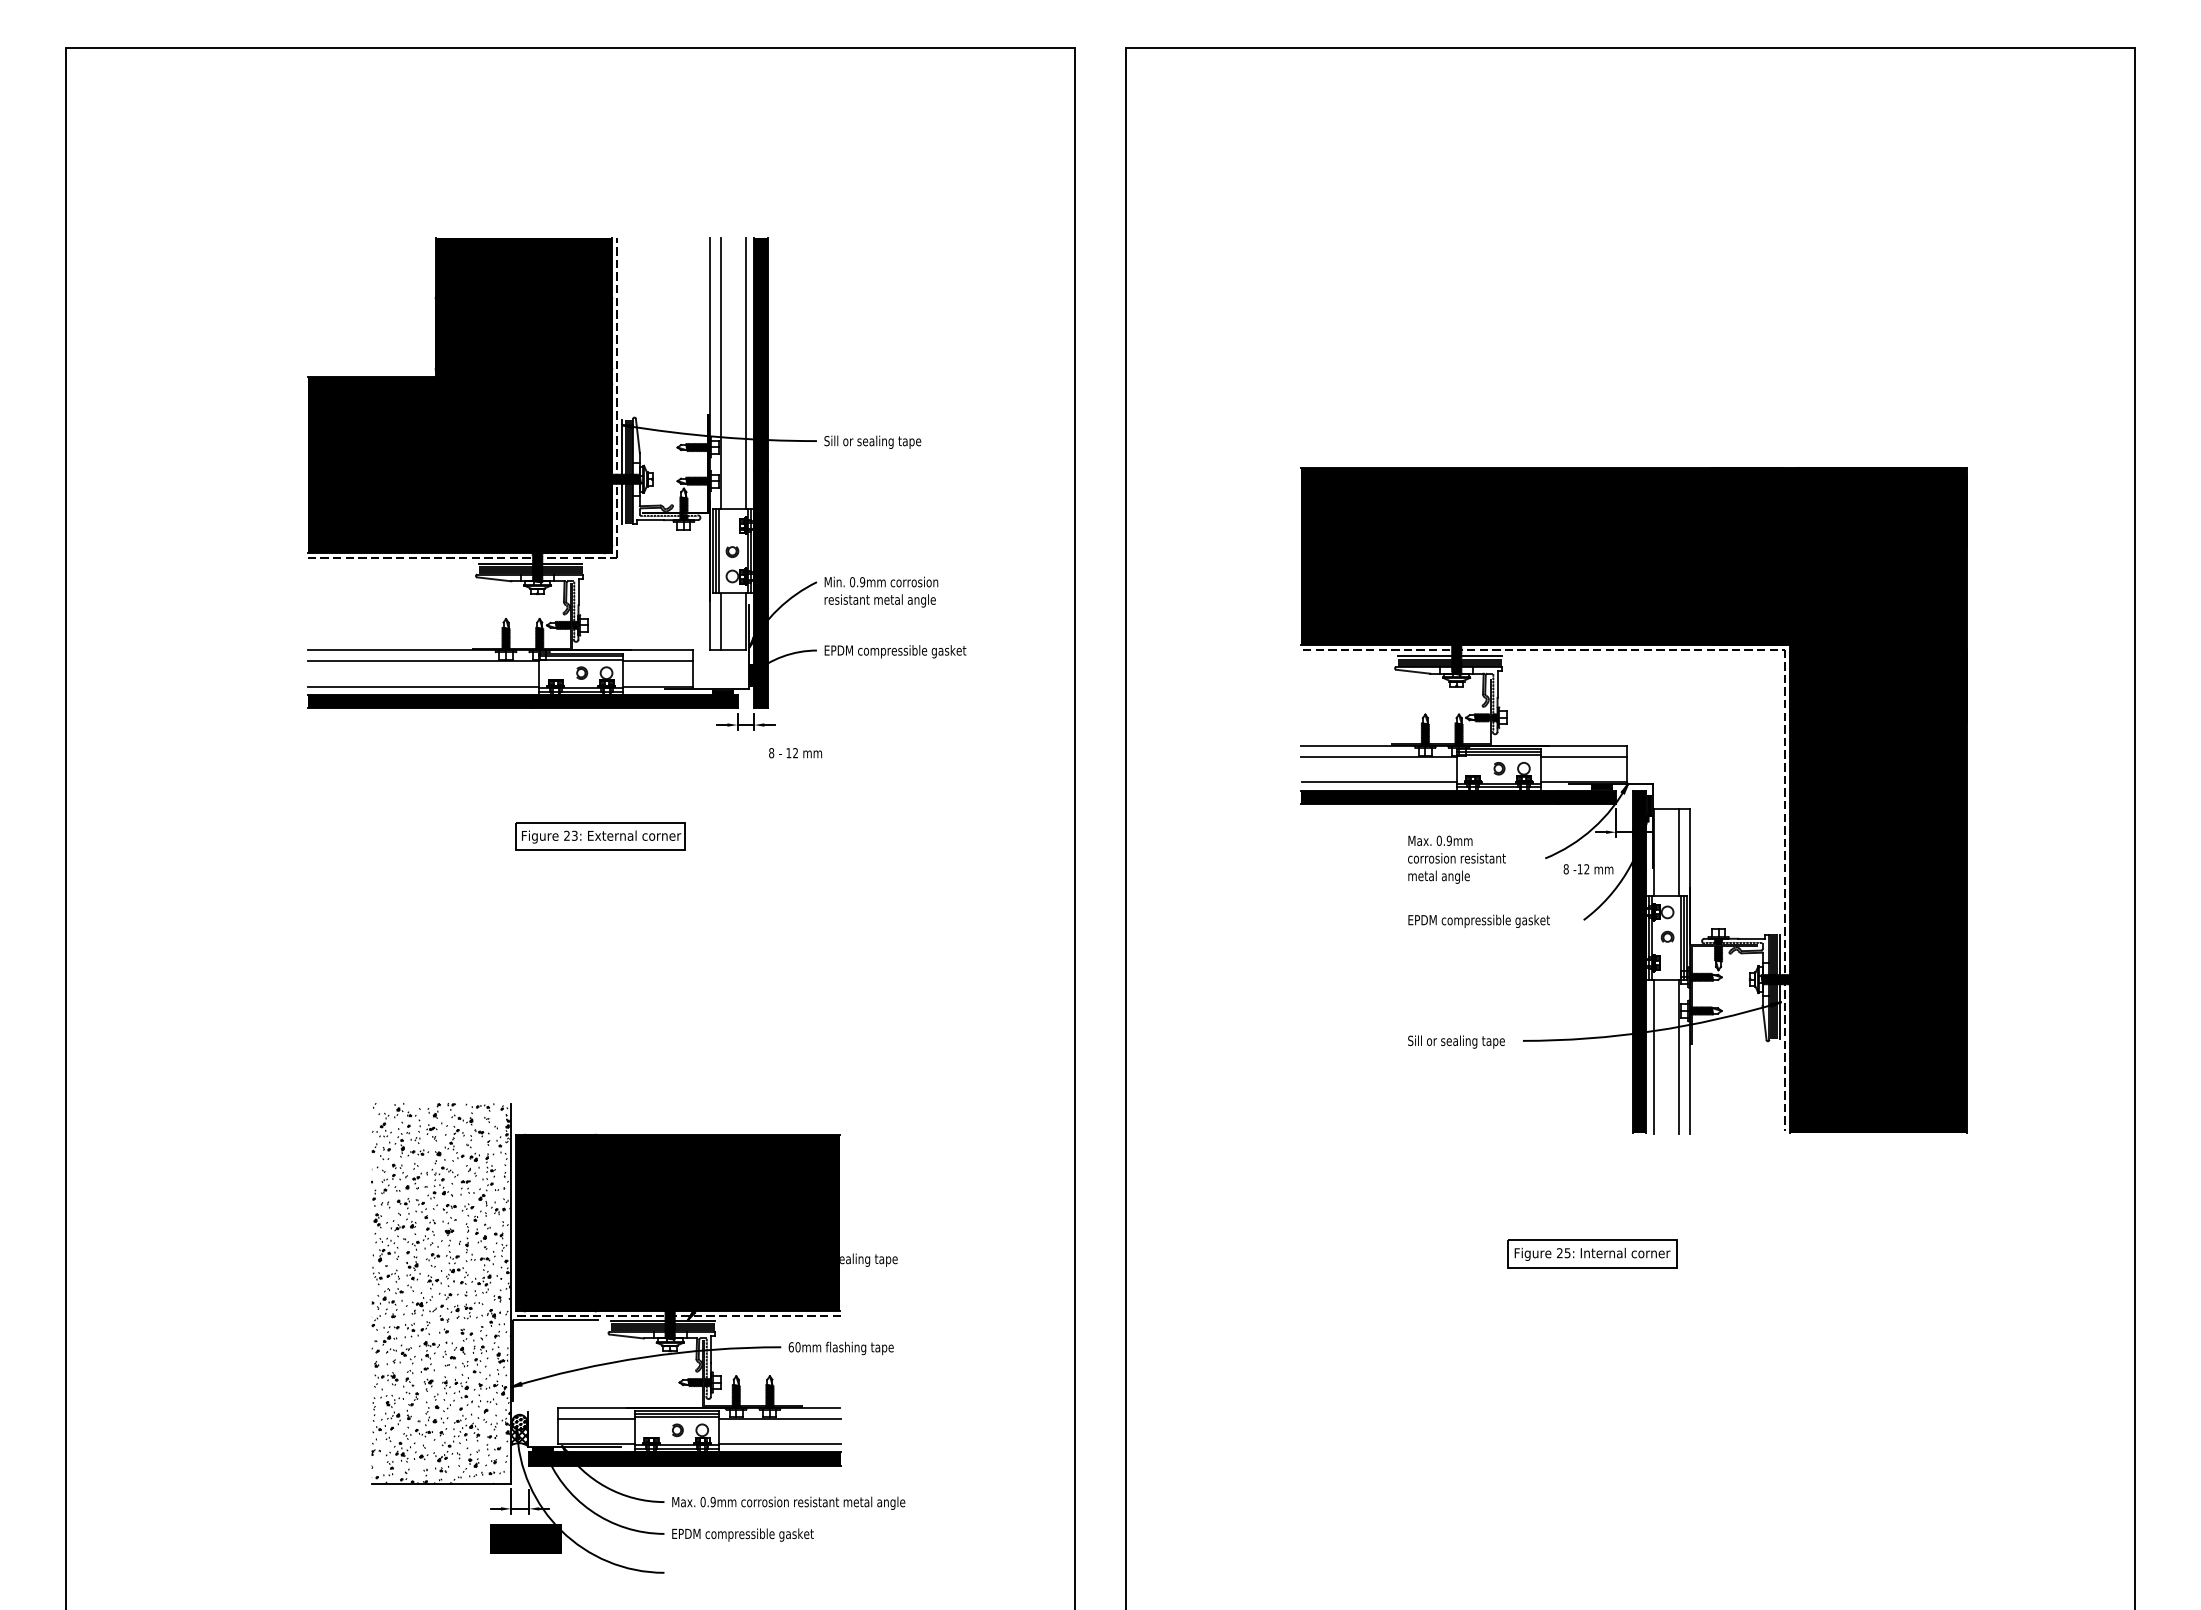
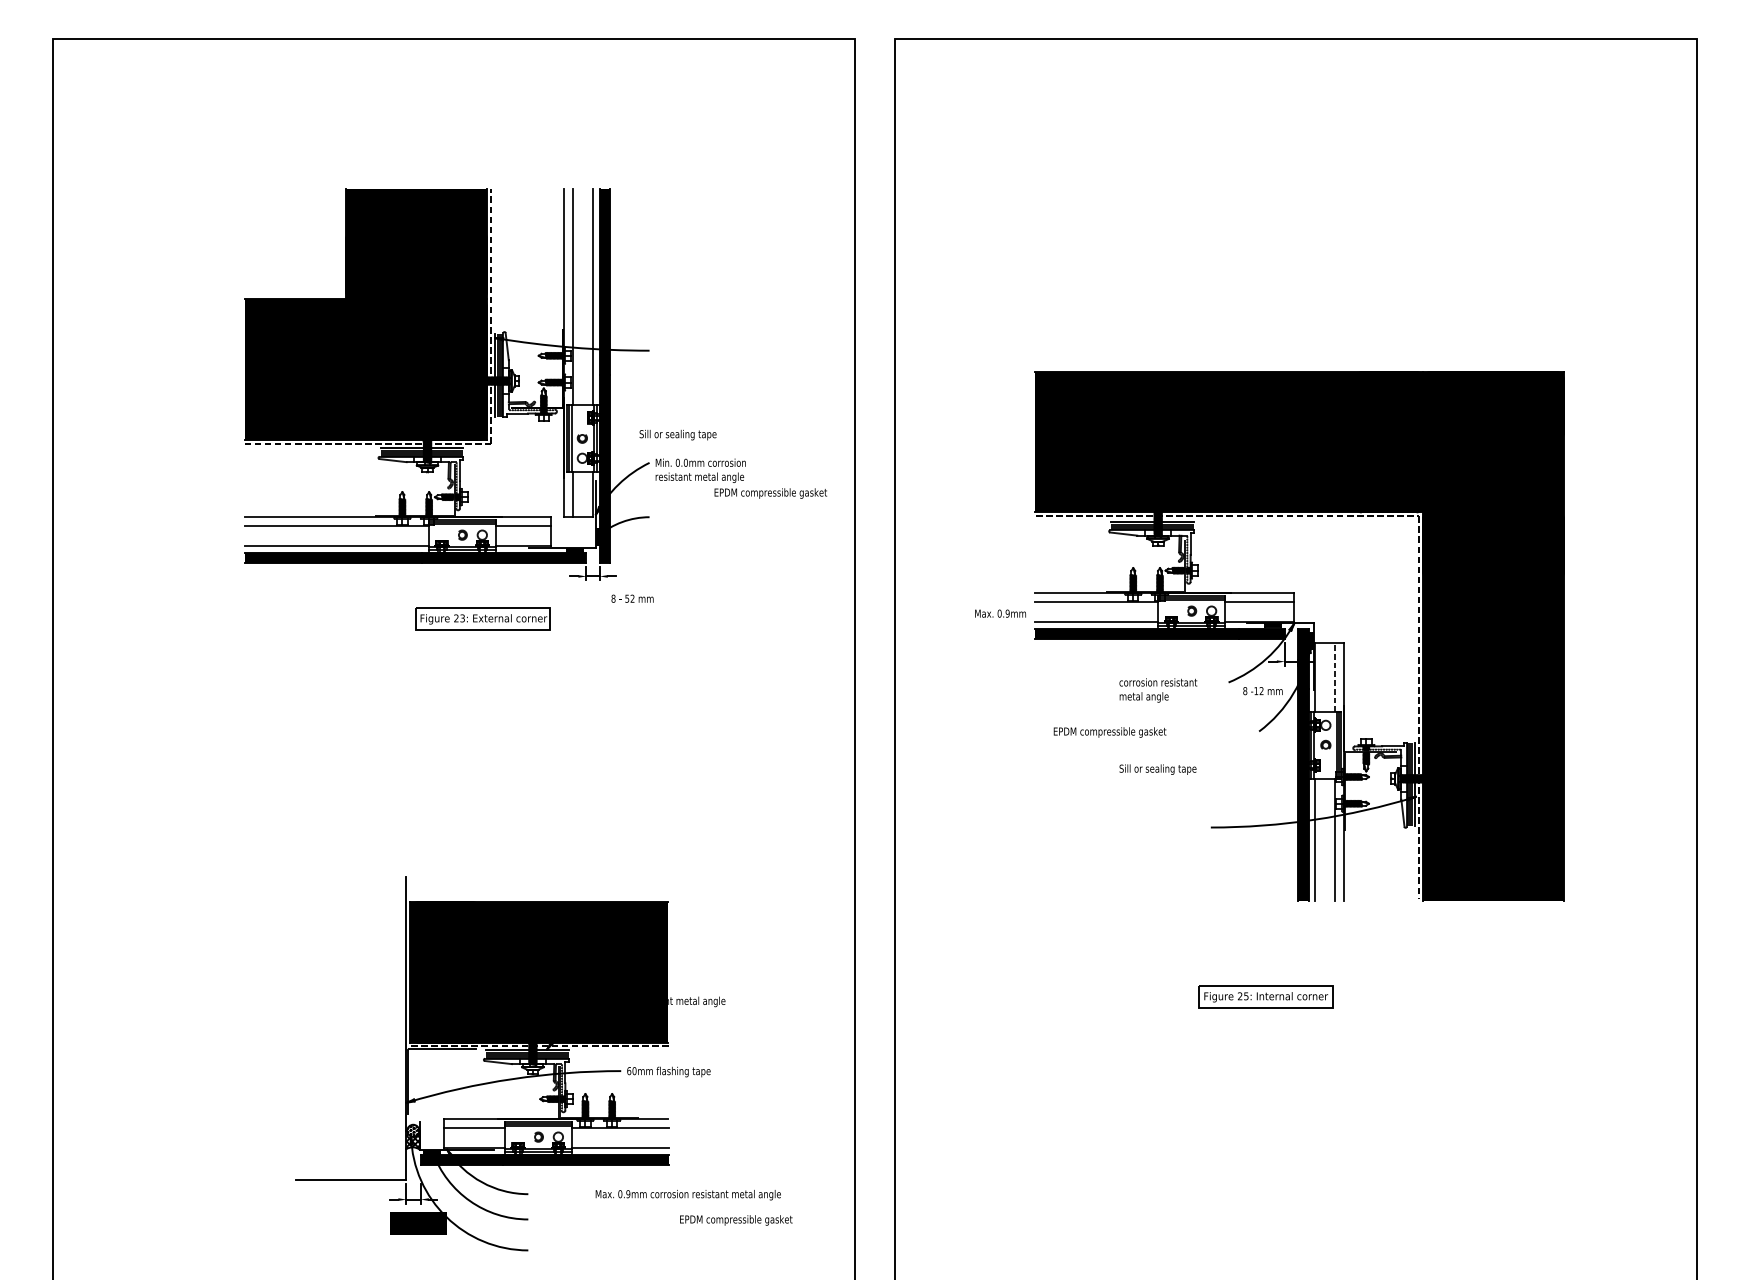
text: (872, 441) -> (677, 434), moved
text: (862, 582) -> (685, 463), 0.9mm -> 0.0mm
text: (895, 651) -> (770, 493), moved
text: (788, 753) -> (626, 599), 12 -> 52
part: (600, 836) -> (483, 618), moved
text: (1440, 840) -> (1000, 613), moved
line: (1679, 851) -> (1335, 676), solid -> dashed
text: (1478, 920) -> (1109, 731), moved
text: (1456, 1041) -> (1158, 769), moved
text: (876, 1259) -> (696, 1001), Sill or sealing tape -> resistant metal angle
hatch: (441, 1293) -> (351, 1028), removed
text: (788, 1502) -> (688, 1194), moved
text: (742, 1534) -> (735, 1219), moved

